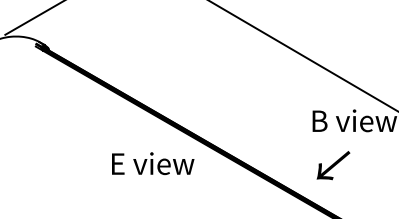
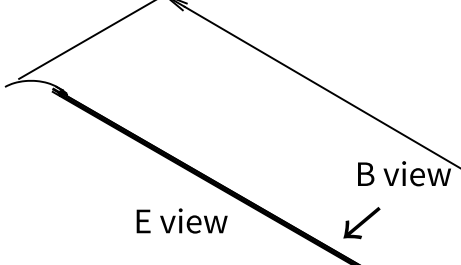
text: (333, 165) -> (361, 223), moved

